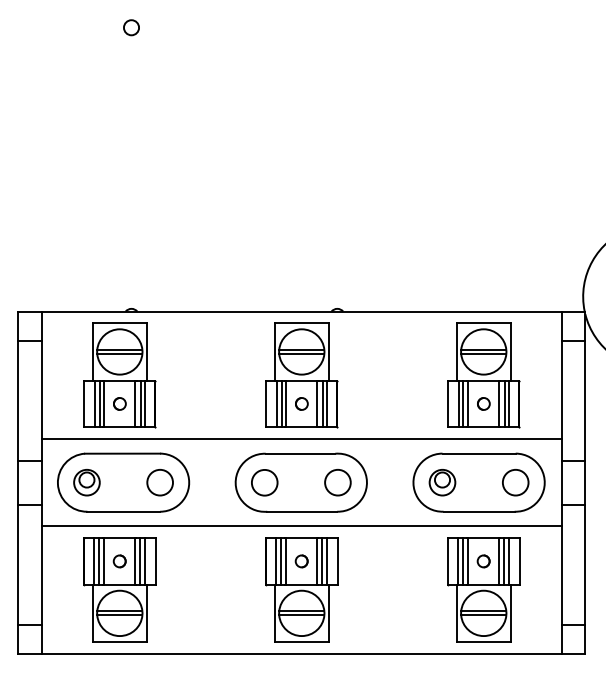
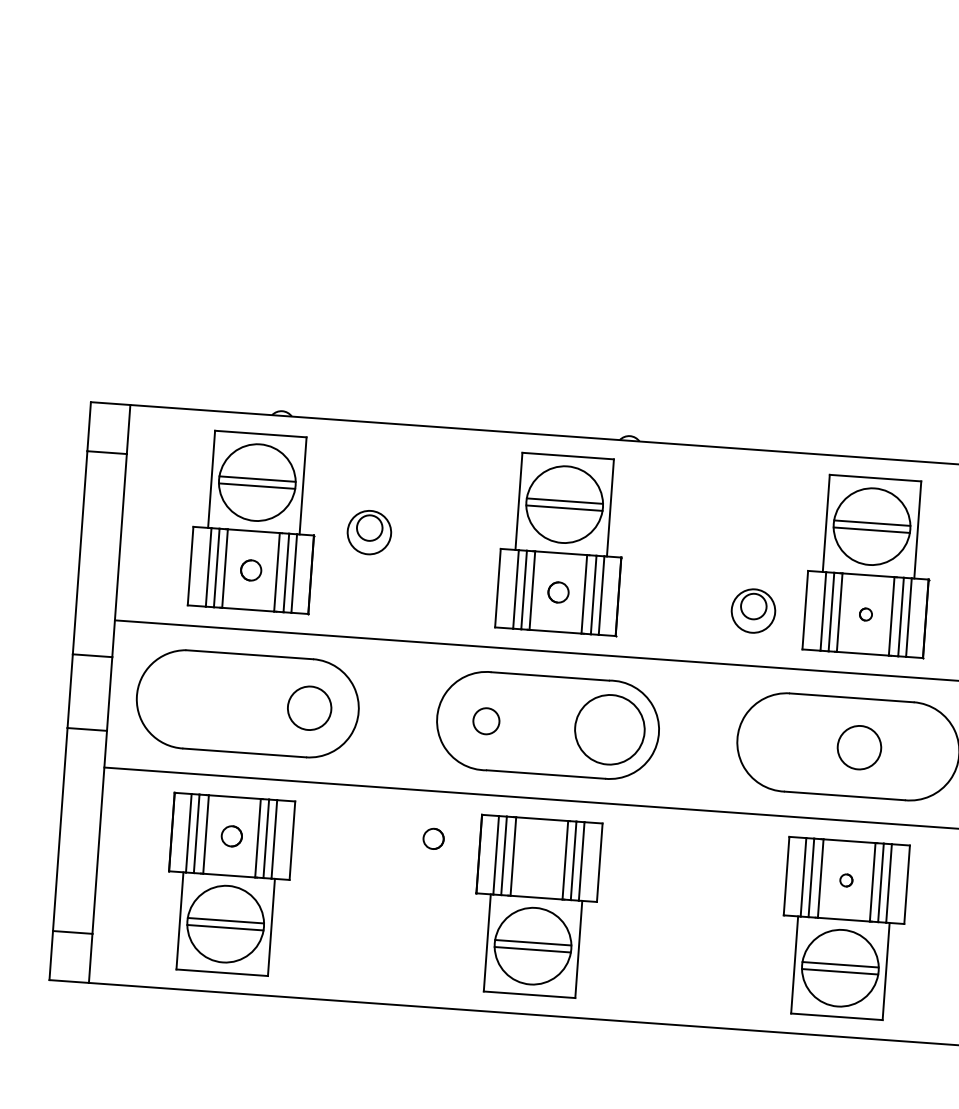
part: (483, 403) -> (865, 613), size x0.6
part: (86, 482) -> (368, 532), moved
circle: (264, 482) -> (485, 720), size x0.6
circle: (337, 482) -> (609, 729), size x1.6
part: (442, 482) -> (753, 610), moved
circle: (515, 482) -> (859, 747), moved
part: (301, 561) -> (433, 839), moved
part: (483, 561) -> (846, 880), size x0.6

